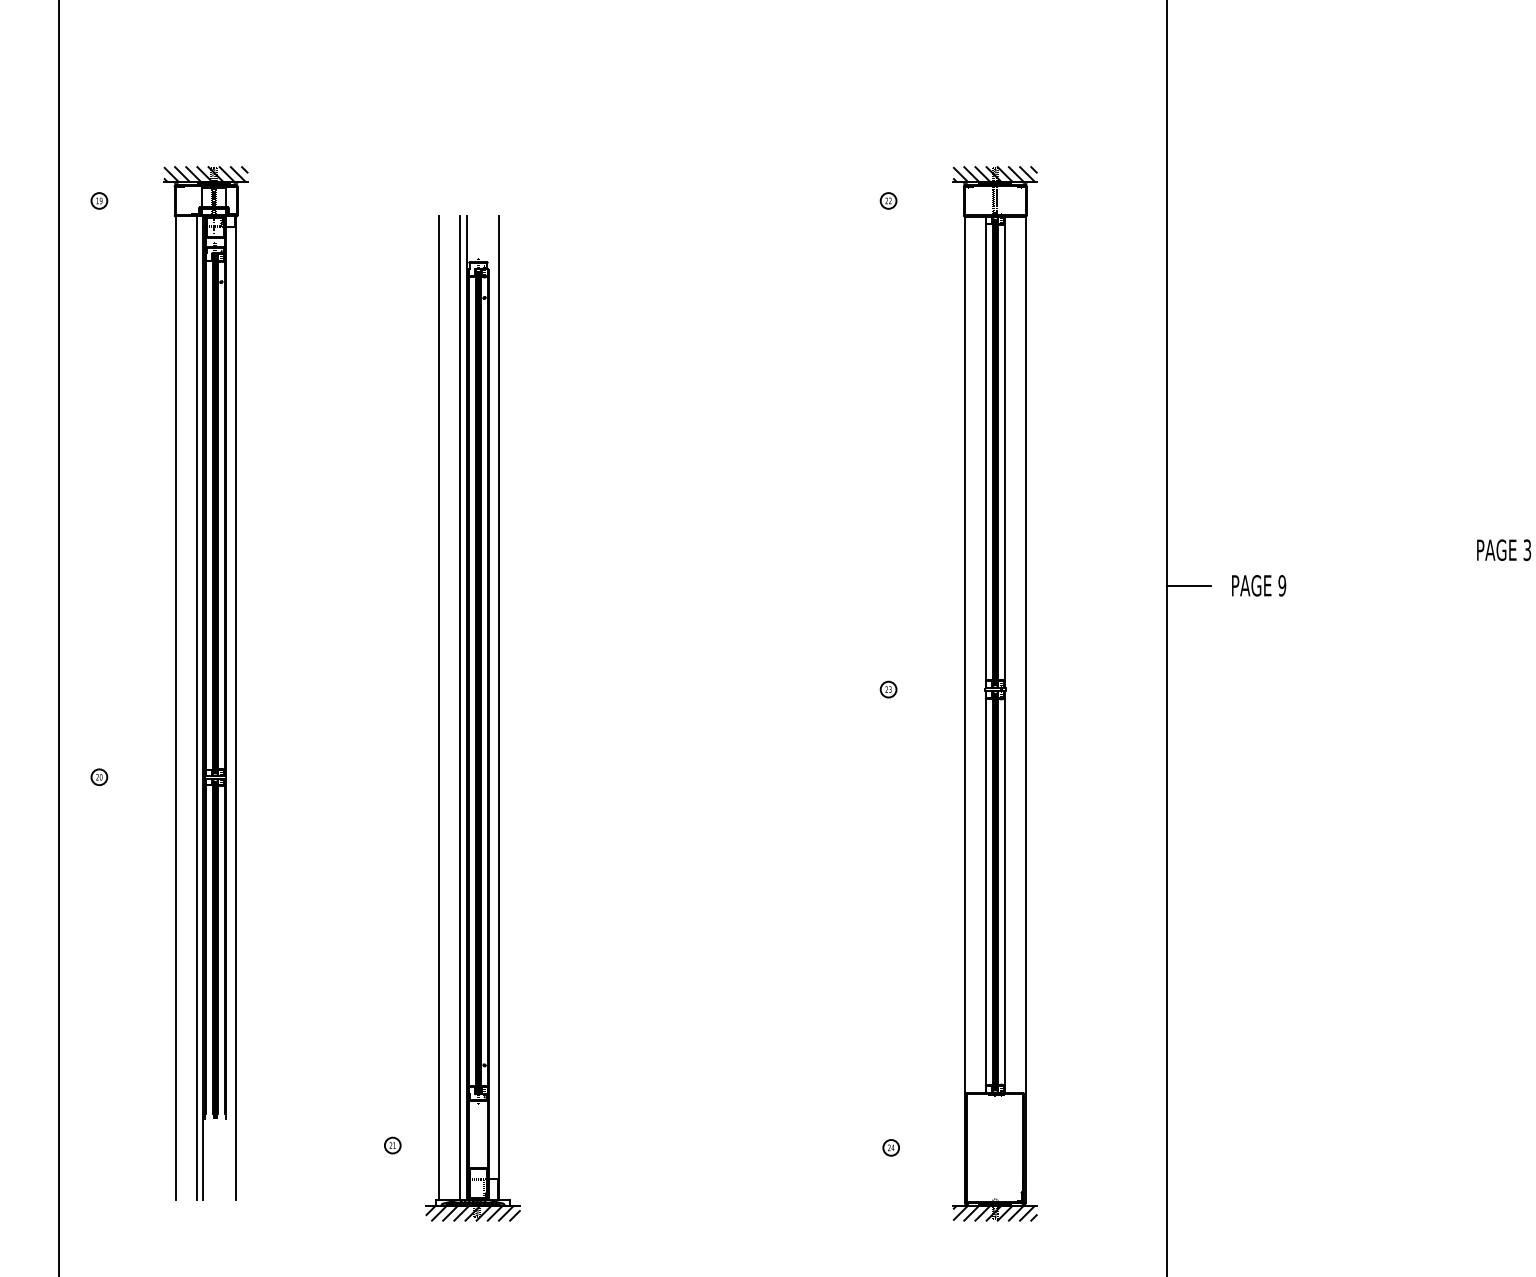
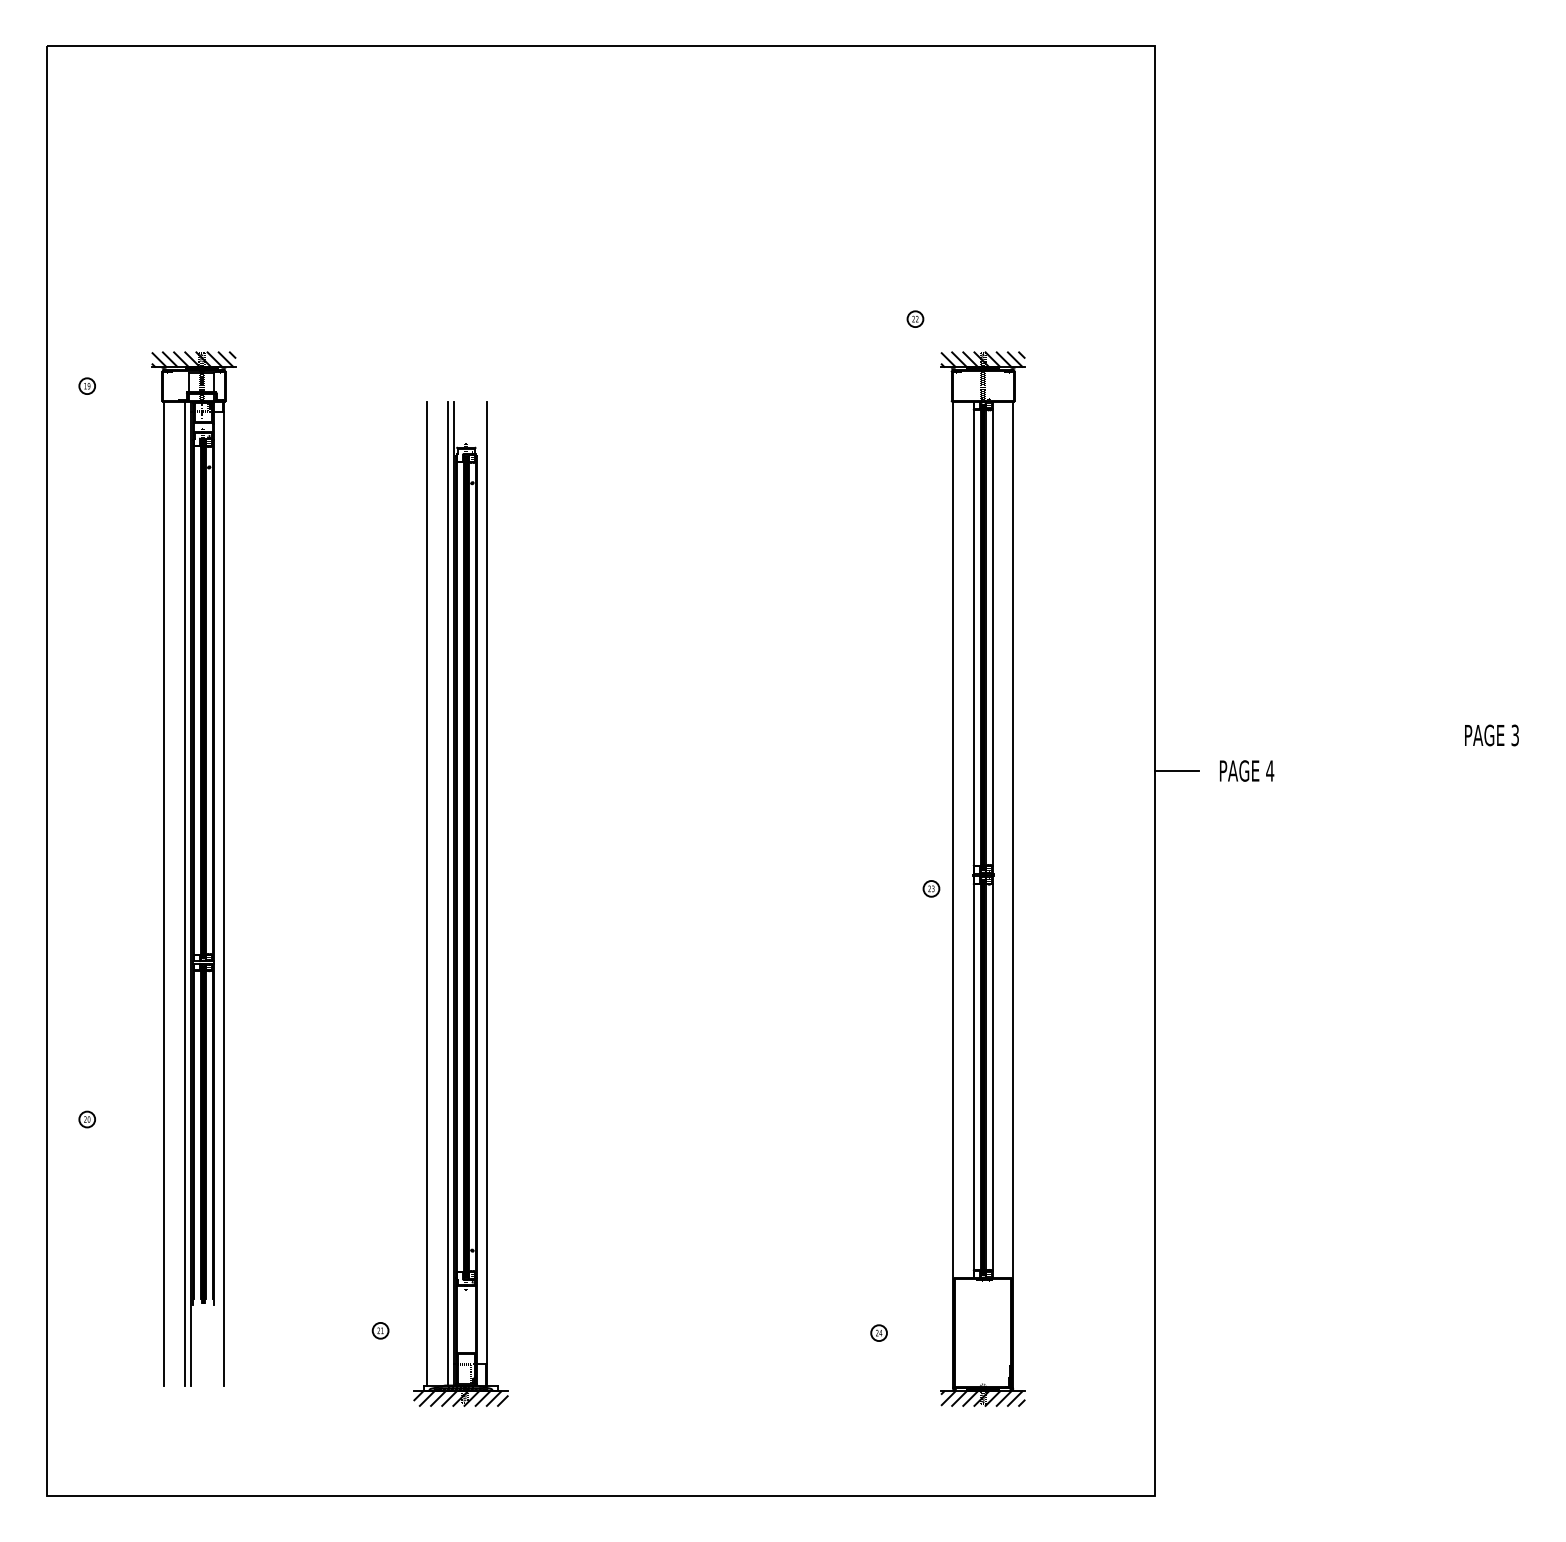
part: (888, 200) -> (915, 318), moved
text: (1282, 585) -> (1270, 770), 9 -> 4
part: (888, 689) -> (931, 888), moved
part: (98, 777) -> (86, 1119), moved

